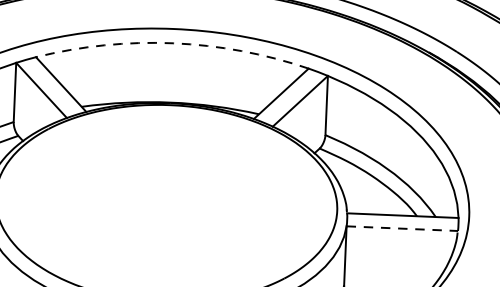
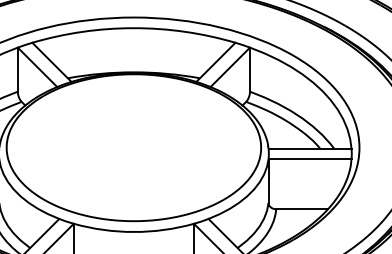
arc: (172, 43) -> (133, 28), dashed -> solid
line: (402, 228) -> (310, 158), dashed -> solid

